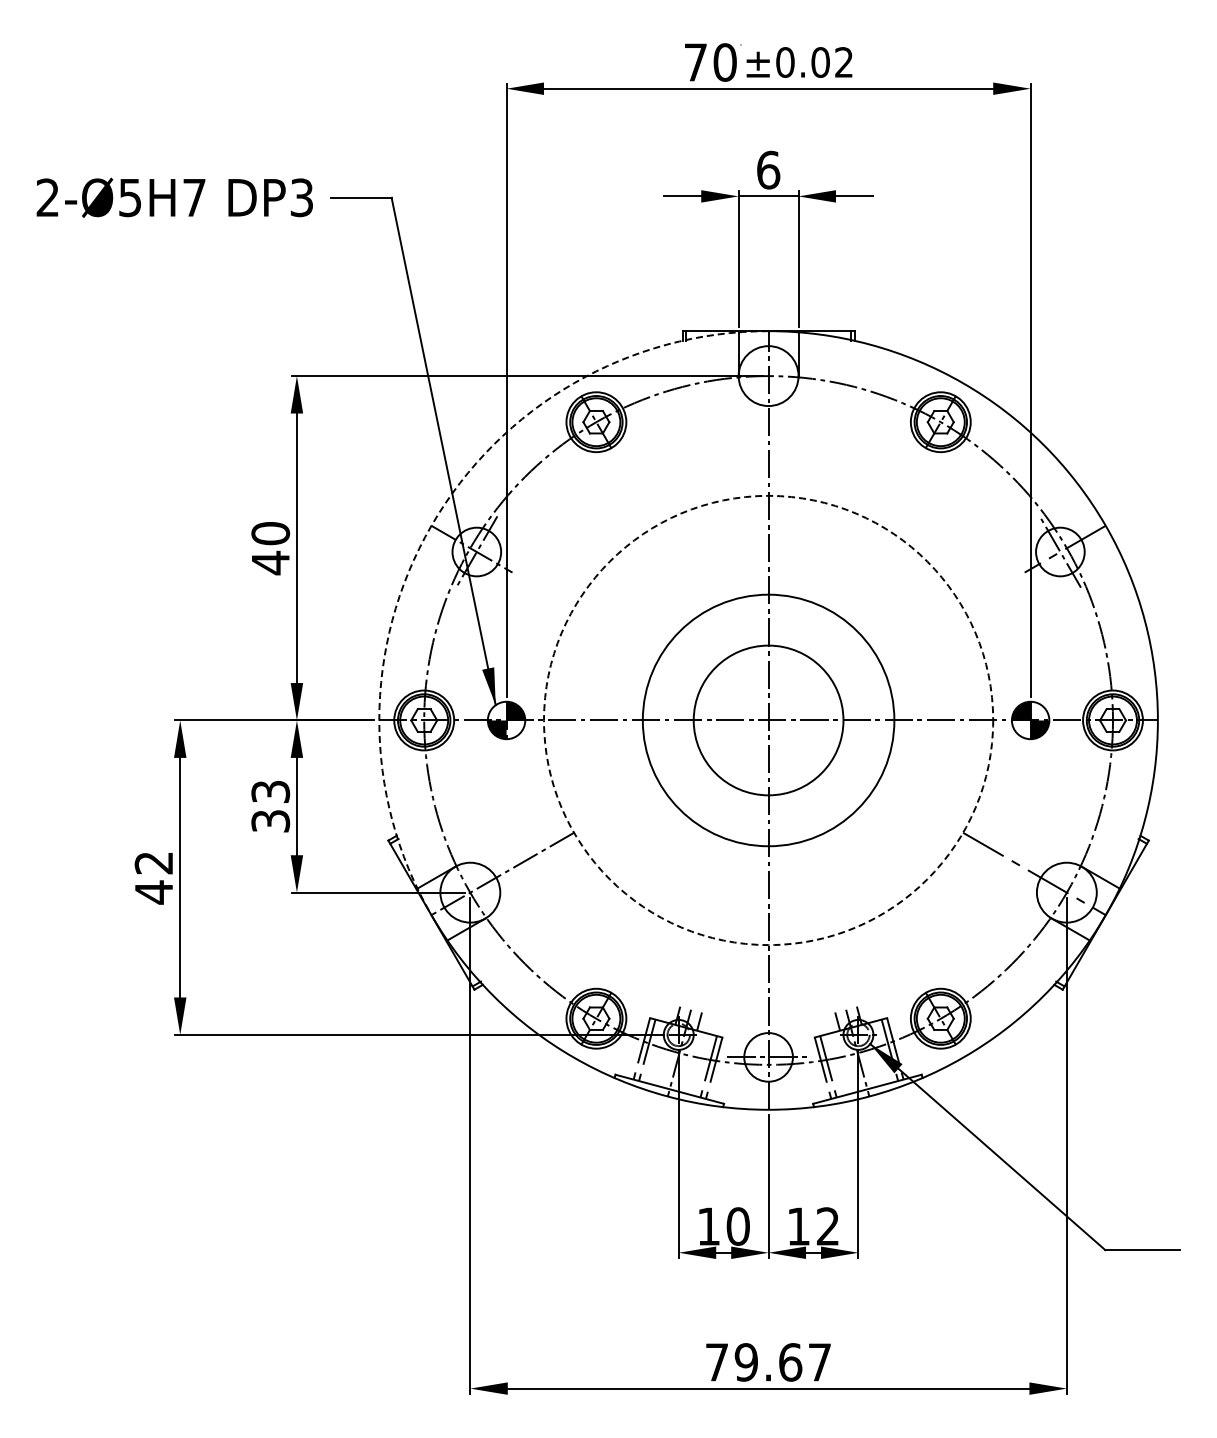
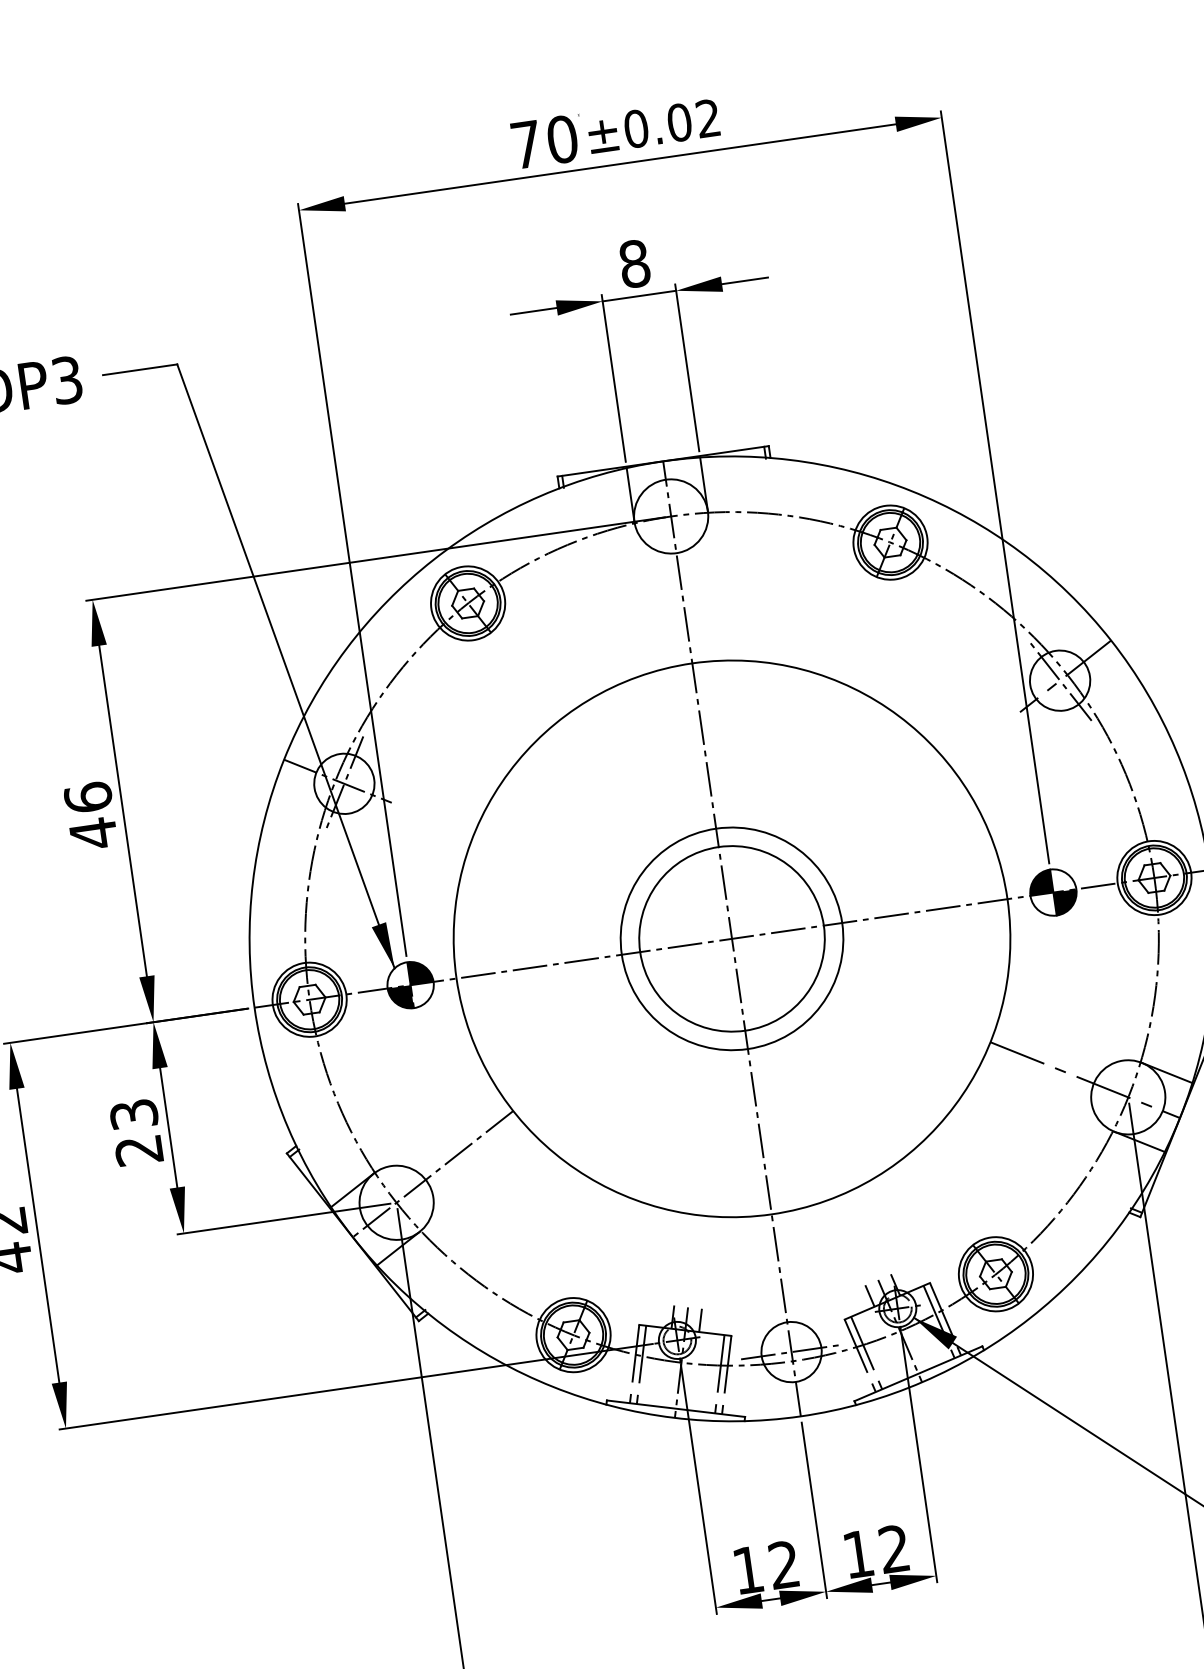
text: (768, 169) -> (634, 263), 6 -> 8
arc: (431, 525) -> (284, 759), dashed -> solid
text: (270, 533) -> (88, 797), 40 -> 46
circle: (768, 720) -> (731, 938), dashed -> solid
circle: (768, 720) -> (731, 938), size x0.71
text: (270, 821) -> (138, 1150), 33 -> 23
text: (737, 1226) -> (783, 1565), 10 -> 12

